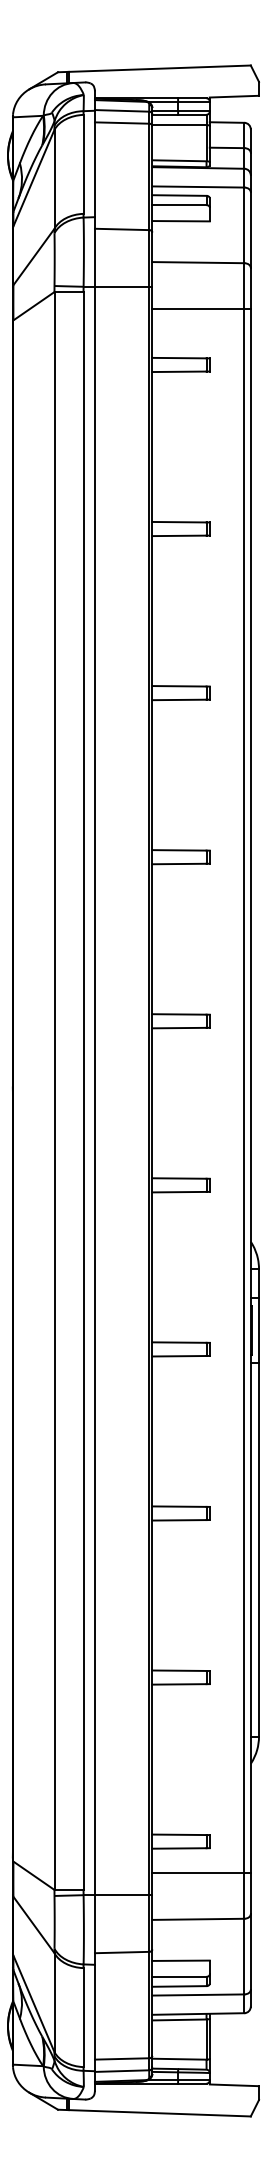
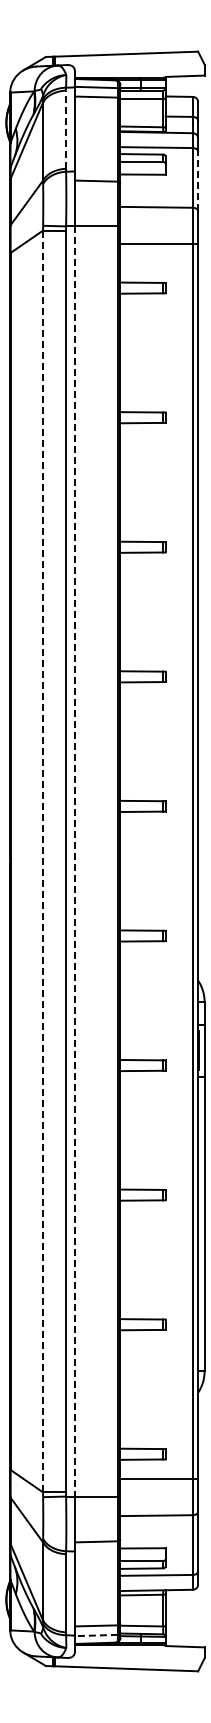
line: (84, 164) -> (66, 129), solid -> dashed
line: (251, 229) -> (198, 181), solid -> dashed
line: (54, 1091) -> (43, 861), solid -> dashed
line: (95, 1091) -> (75, 861), solid -> dashed
line: (120, 2071) -> (95, 1635), solid -> dashed

